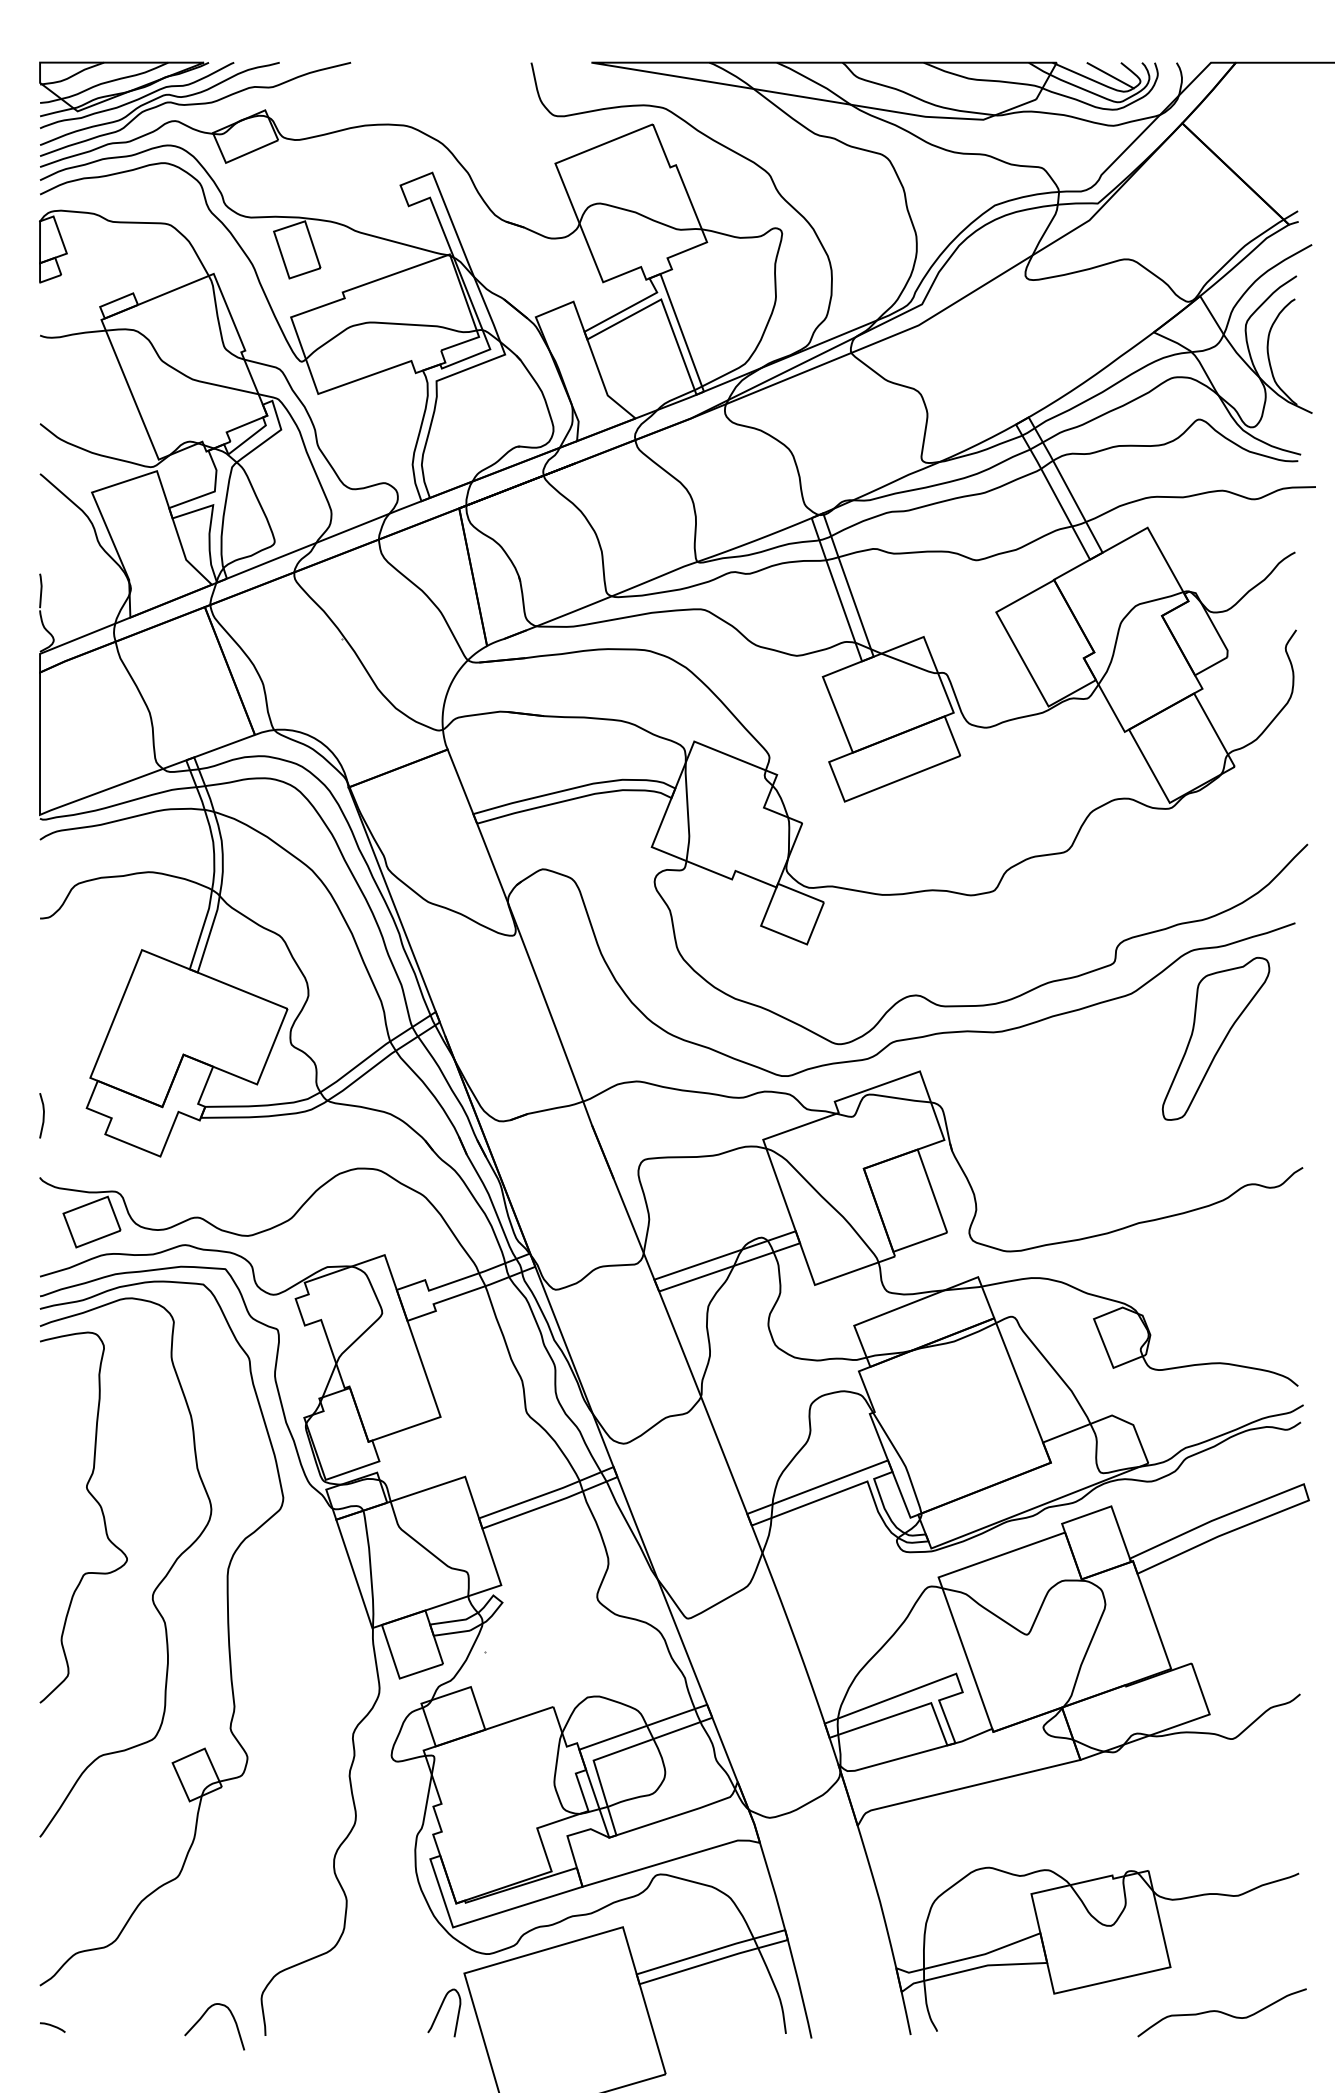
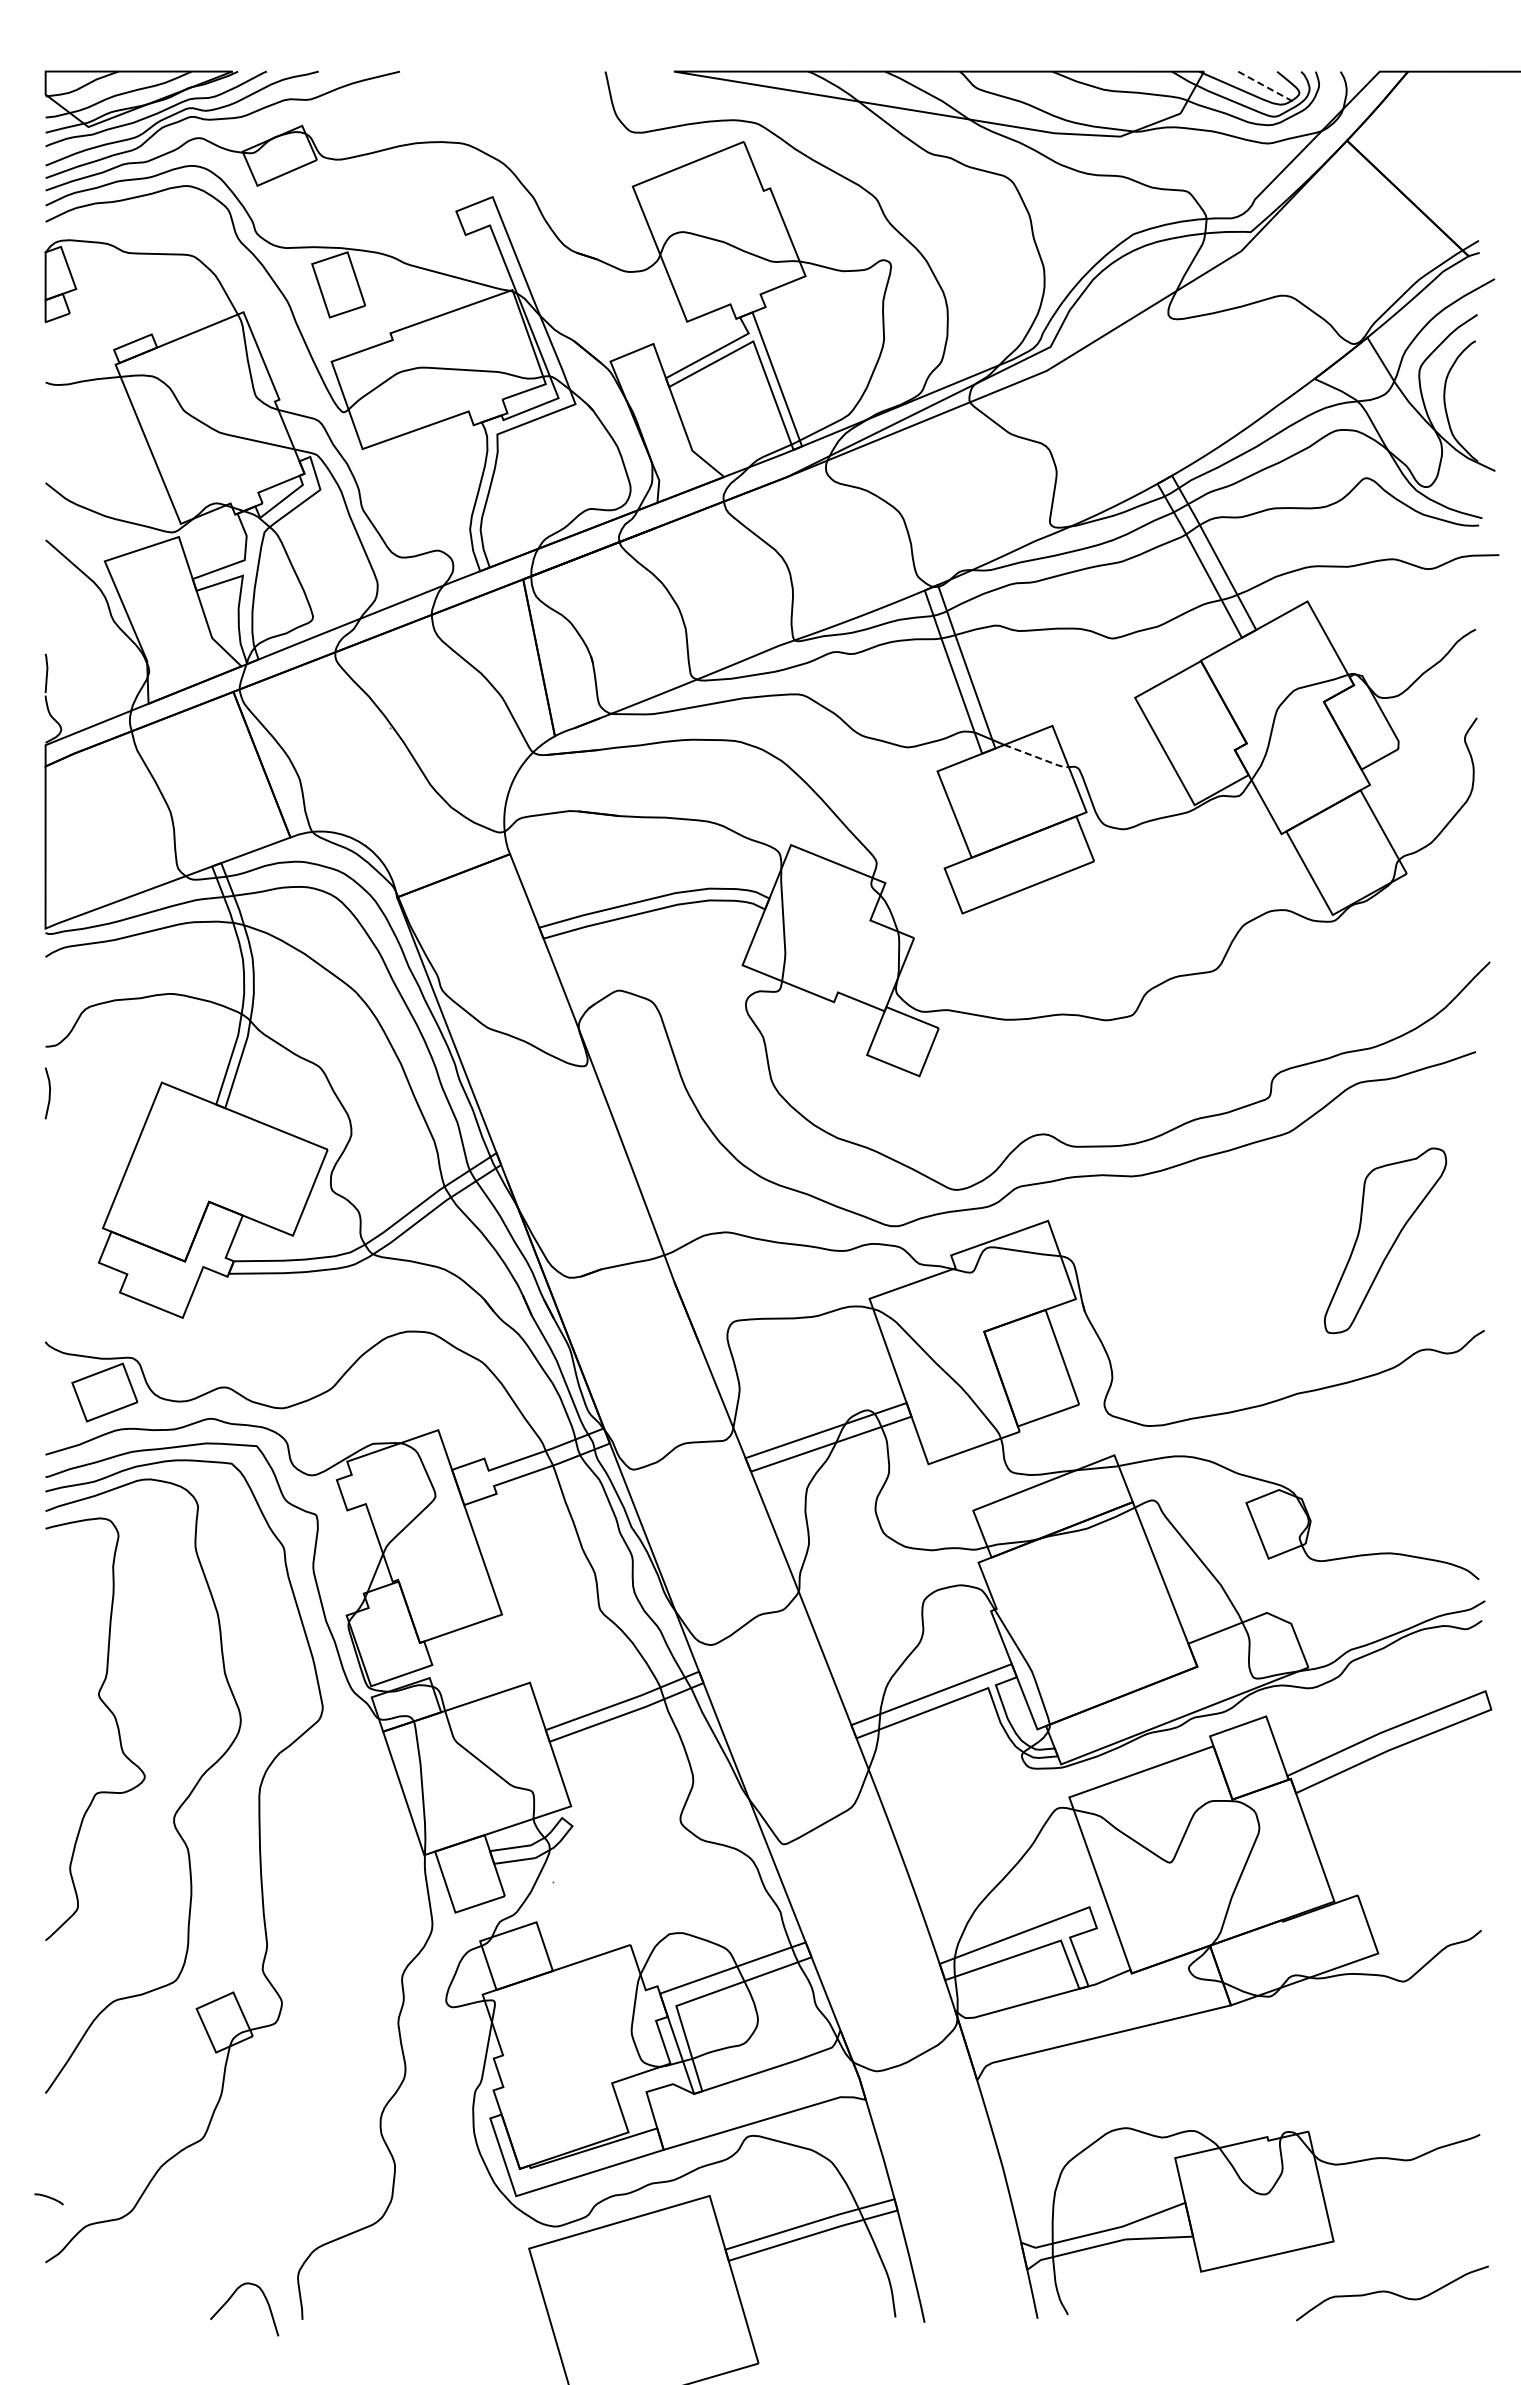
line: (1109, 75) -> (1264, 86), solid -> dashed
line: (910, 664) -> (1037, 757), solid -> dashed
part: (1216, 1038) -> (1385, 1240), moved
curve: (42, 1116) -> (48, 1094), moved
curve: (440, 2010) -> (501, 2290), removed
curve: (52, 2026) -> (48, 2198), moved

